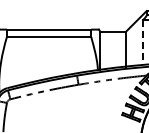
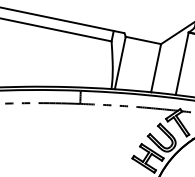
line: (143, 42) -> (182, 63), dashed -> solid

